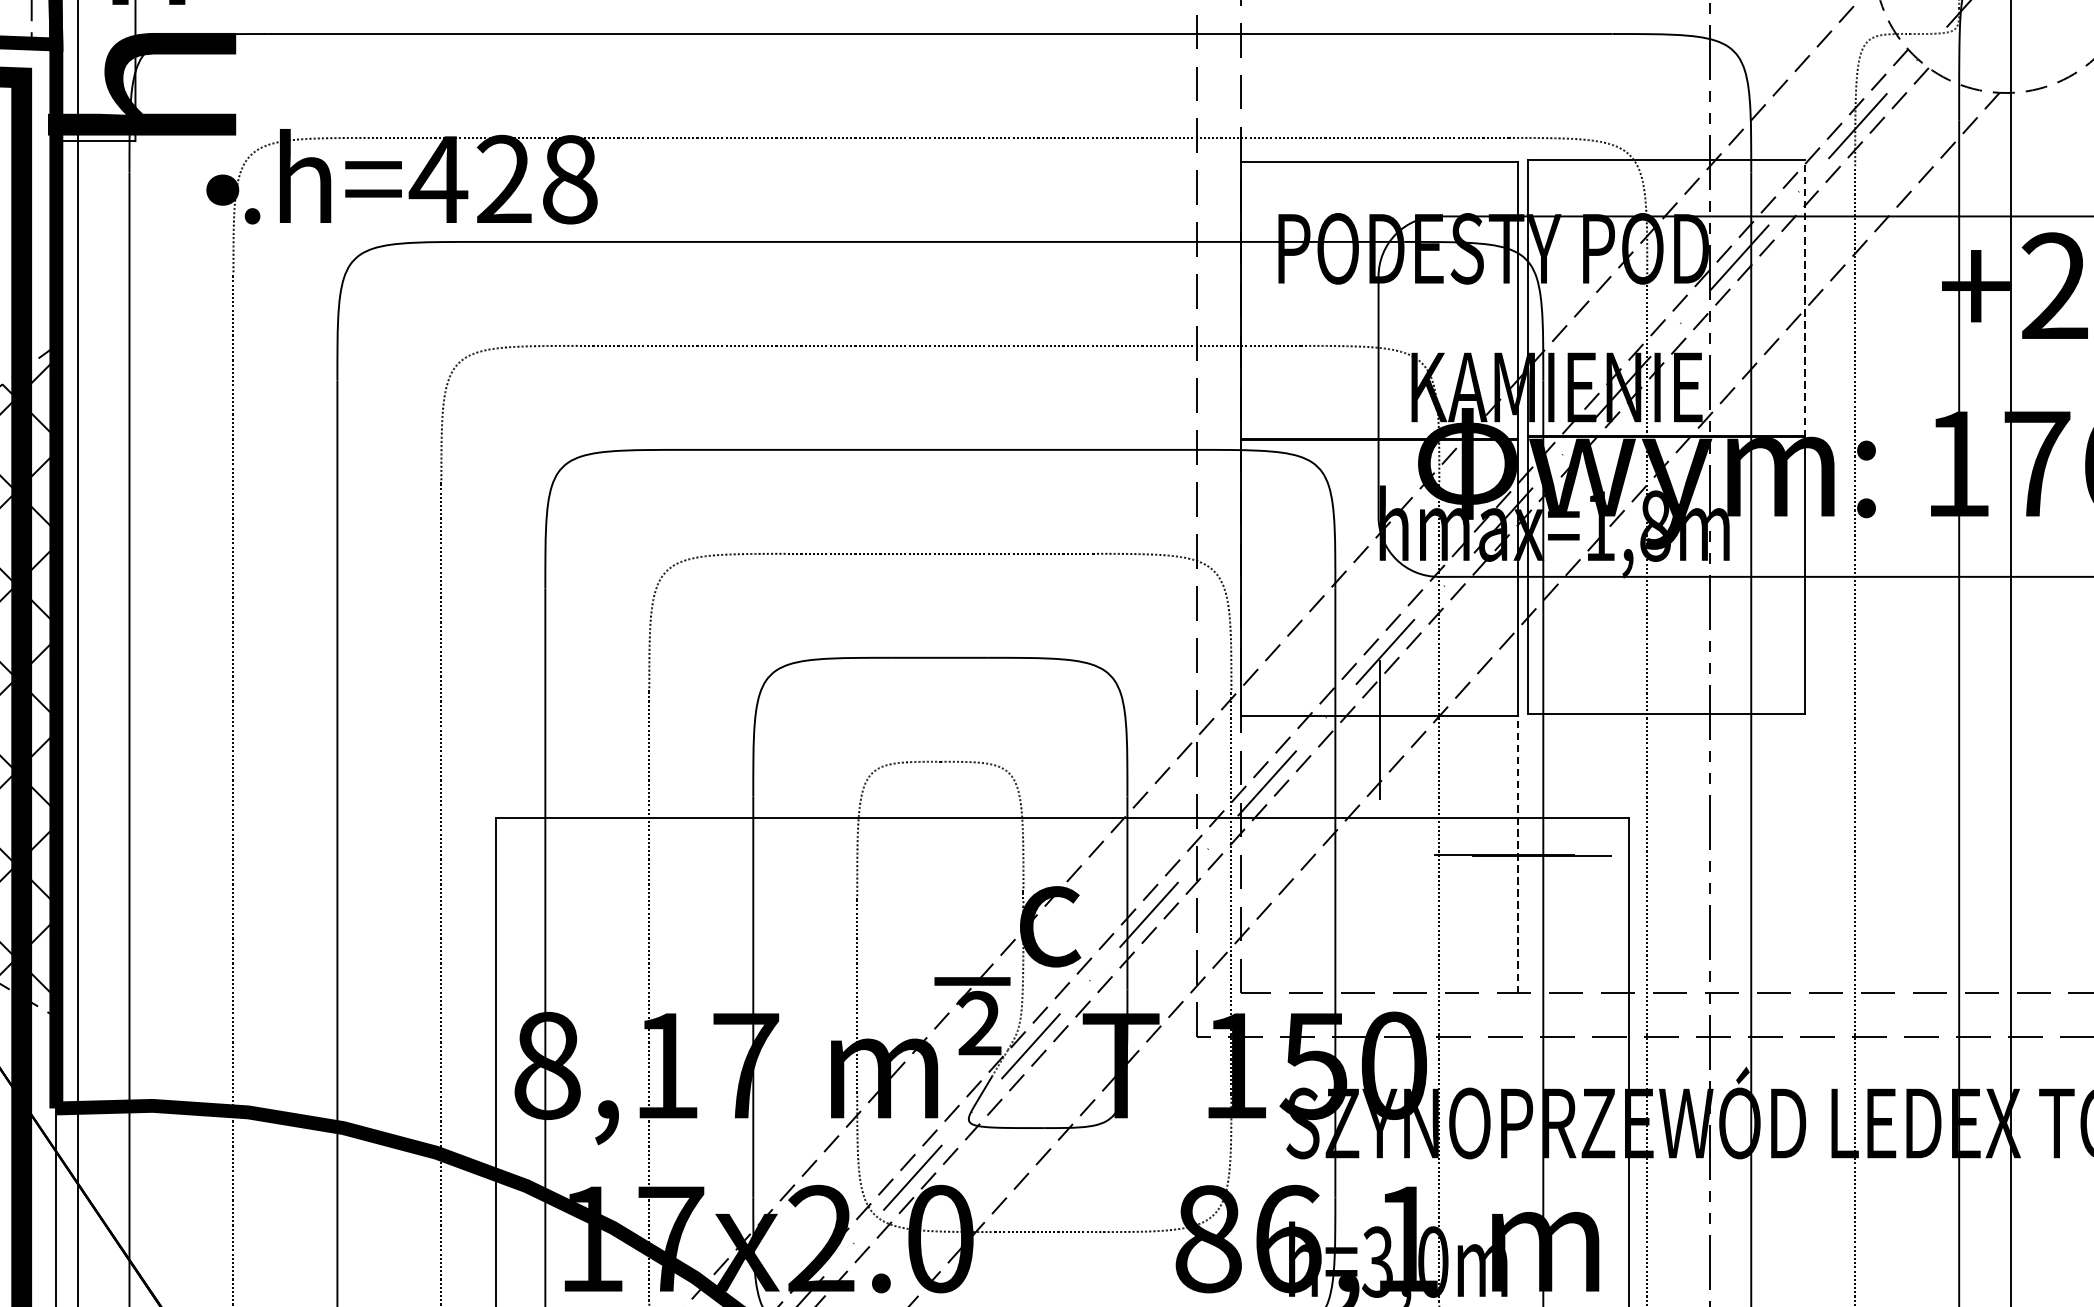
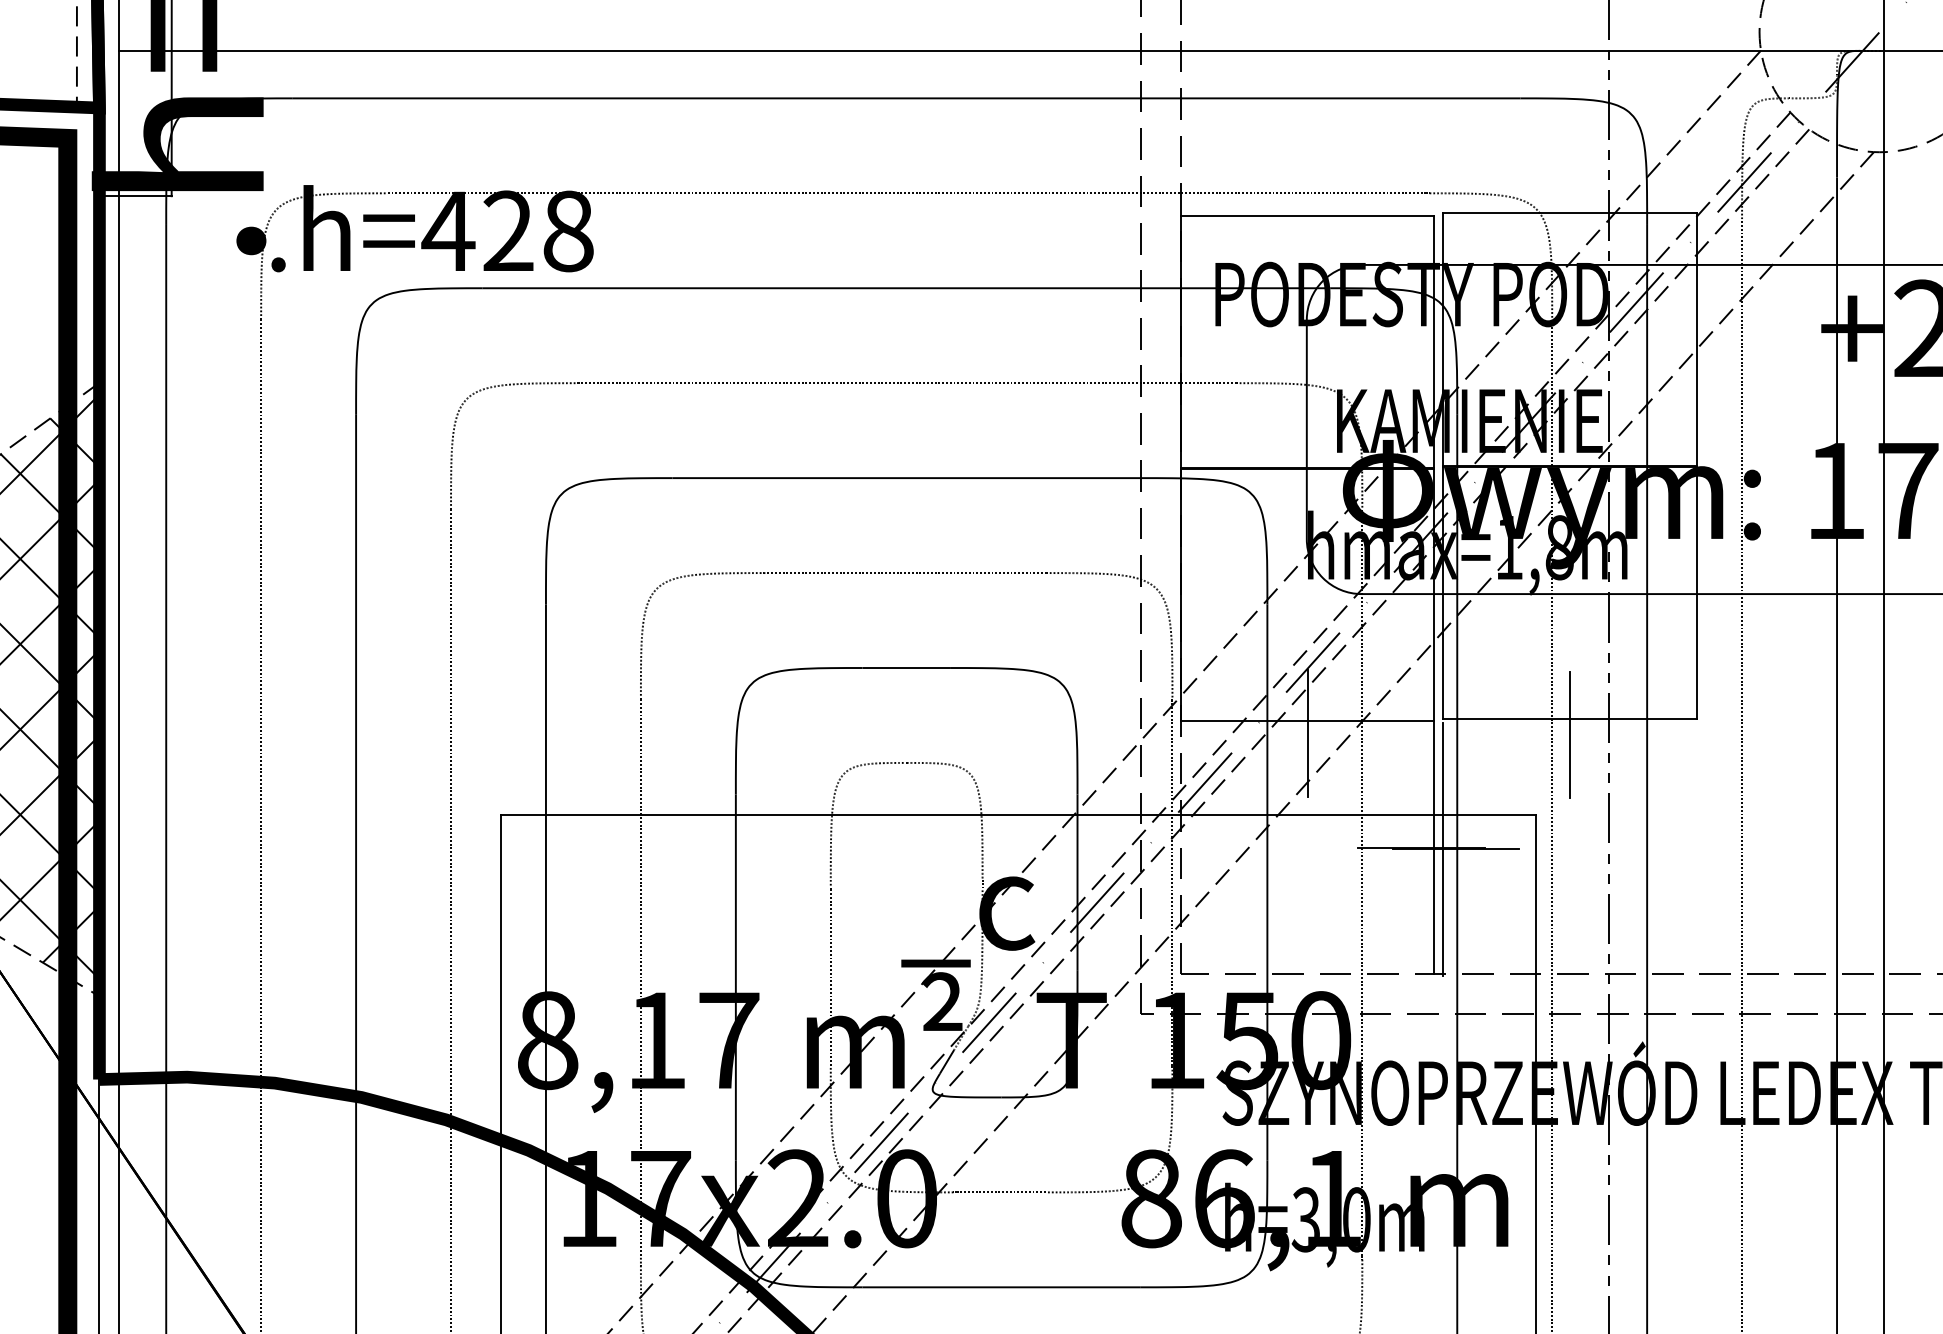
line: (1805, 299) -> (1696, 340), dashed -> solid
line: (1666, 730) -> (1569, 734), added
line: (1518, 854) -> (1434, 847), dashed -> solid
line: (1528, 855) -> (1443, 848), added

